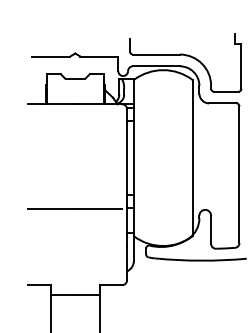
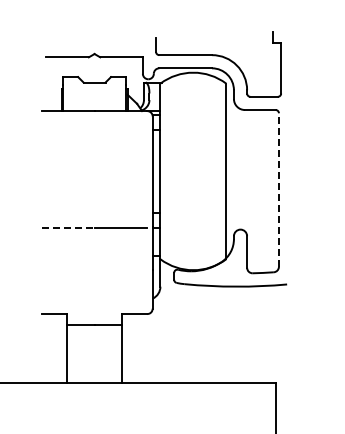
line: (239, 175) -> (278, 190), solid -> dashed
line: (52, 208) -> (68, 228), solid -> dashed

